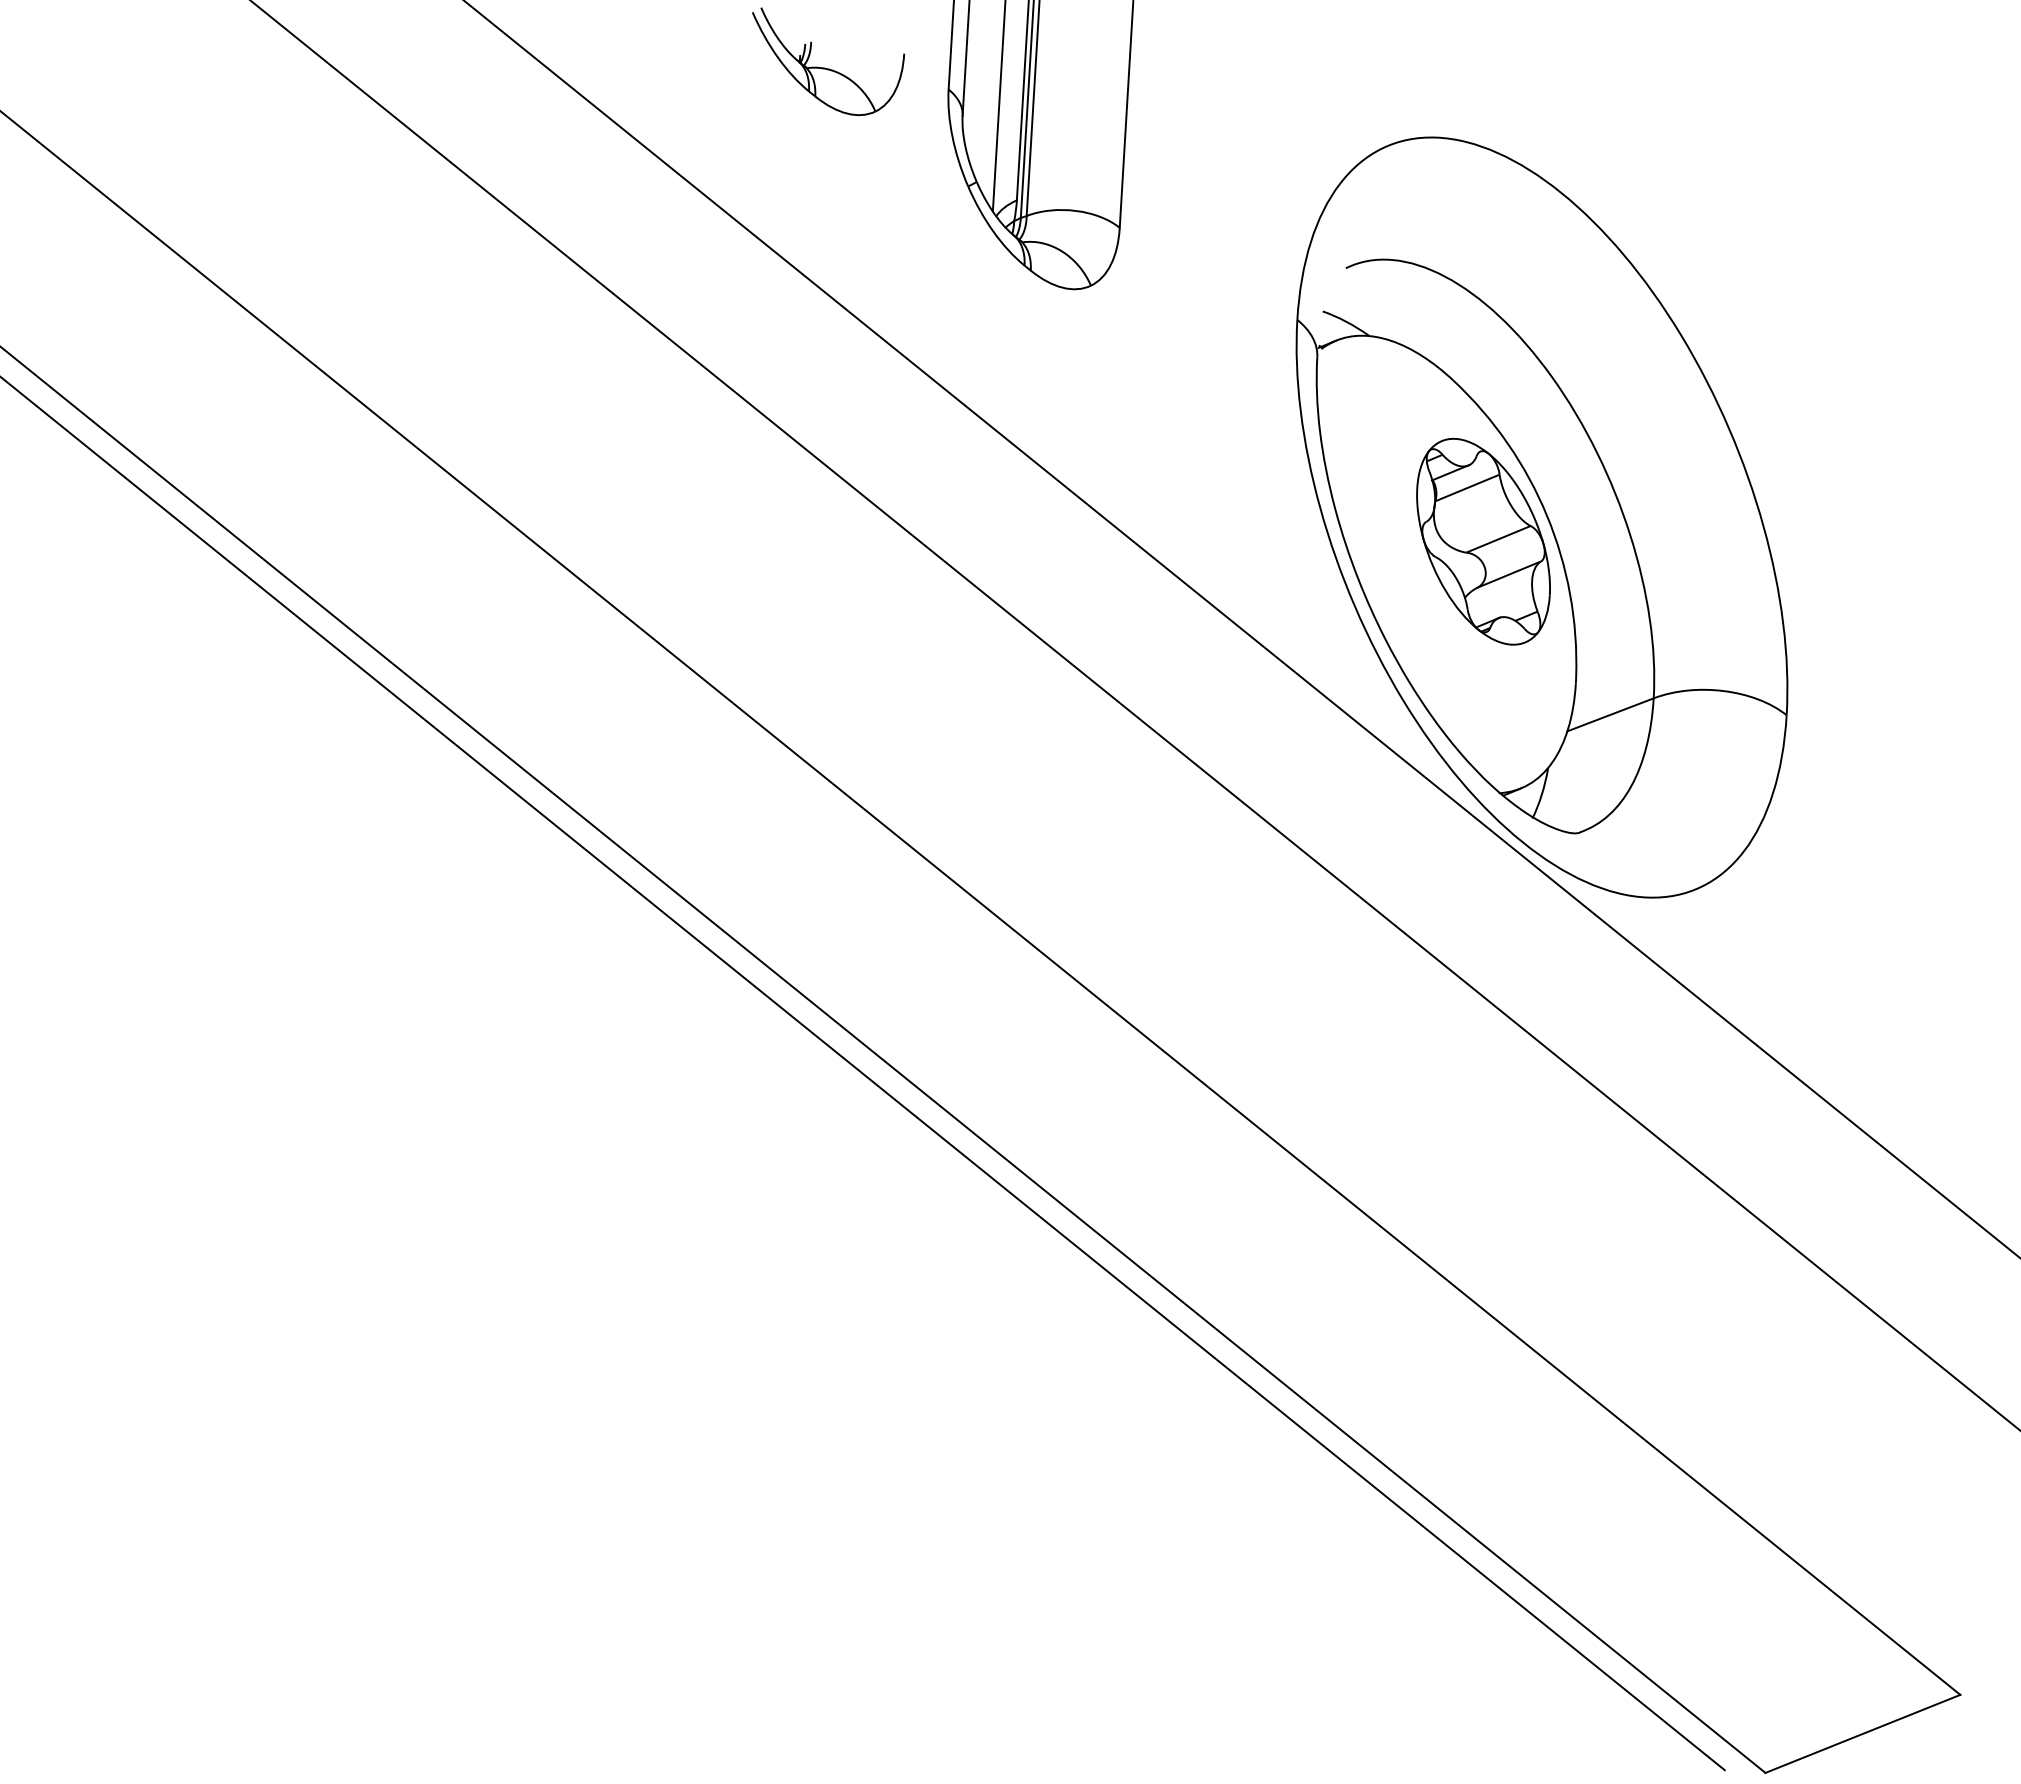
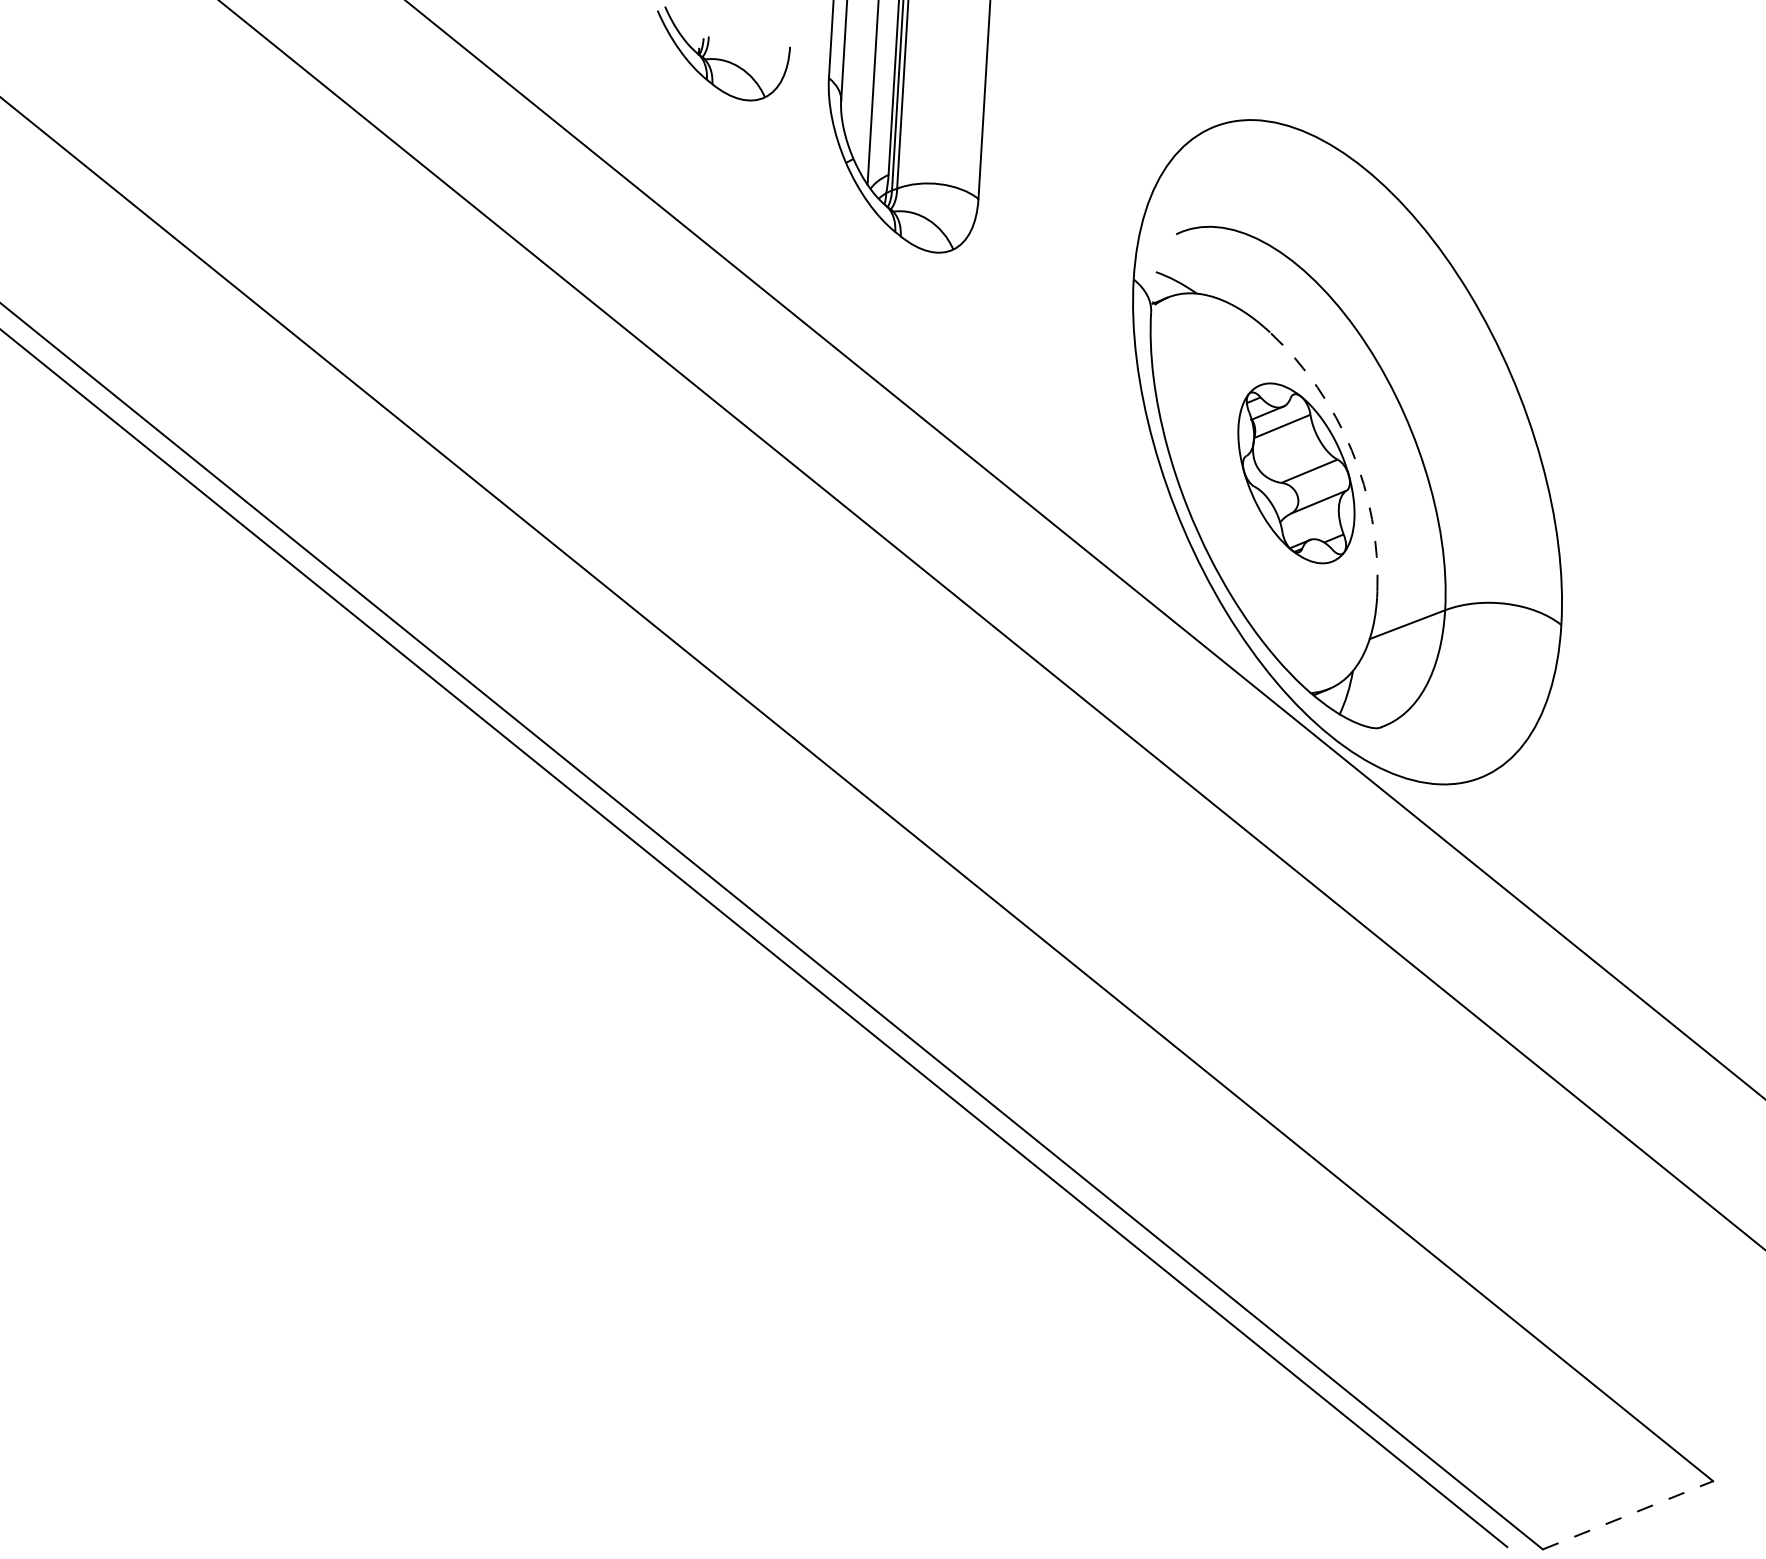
arc: (1546, 515) -> (1351, 450), solid -> dashed
line: (1862, 1733) -> (1627, 1514), solid -> dashed

